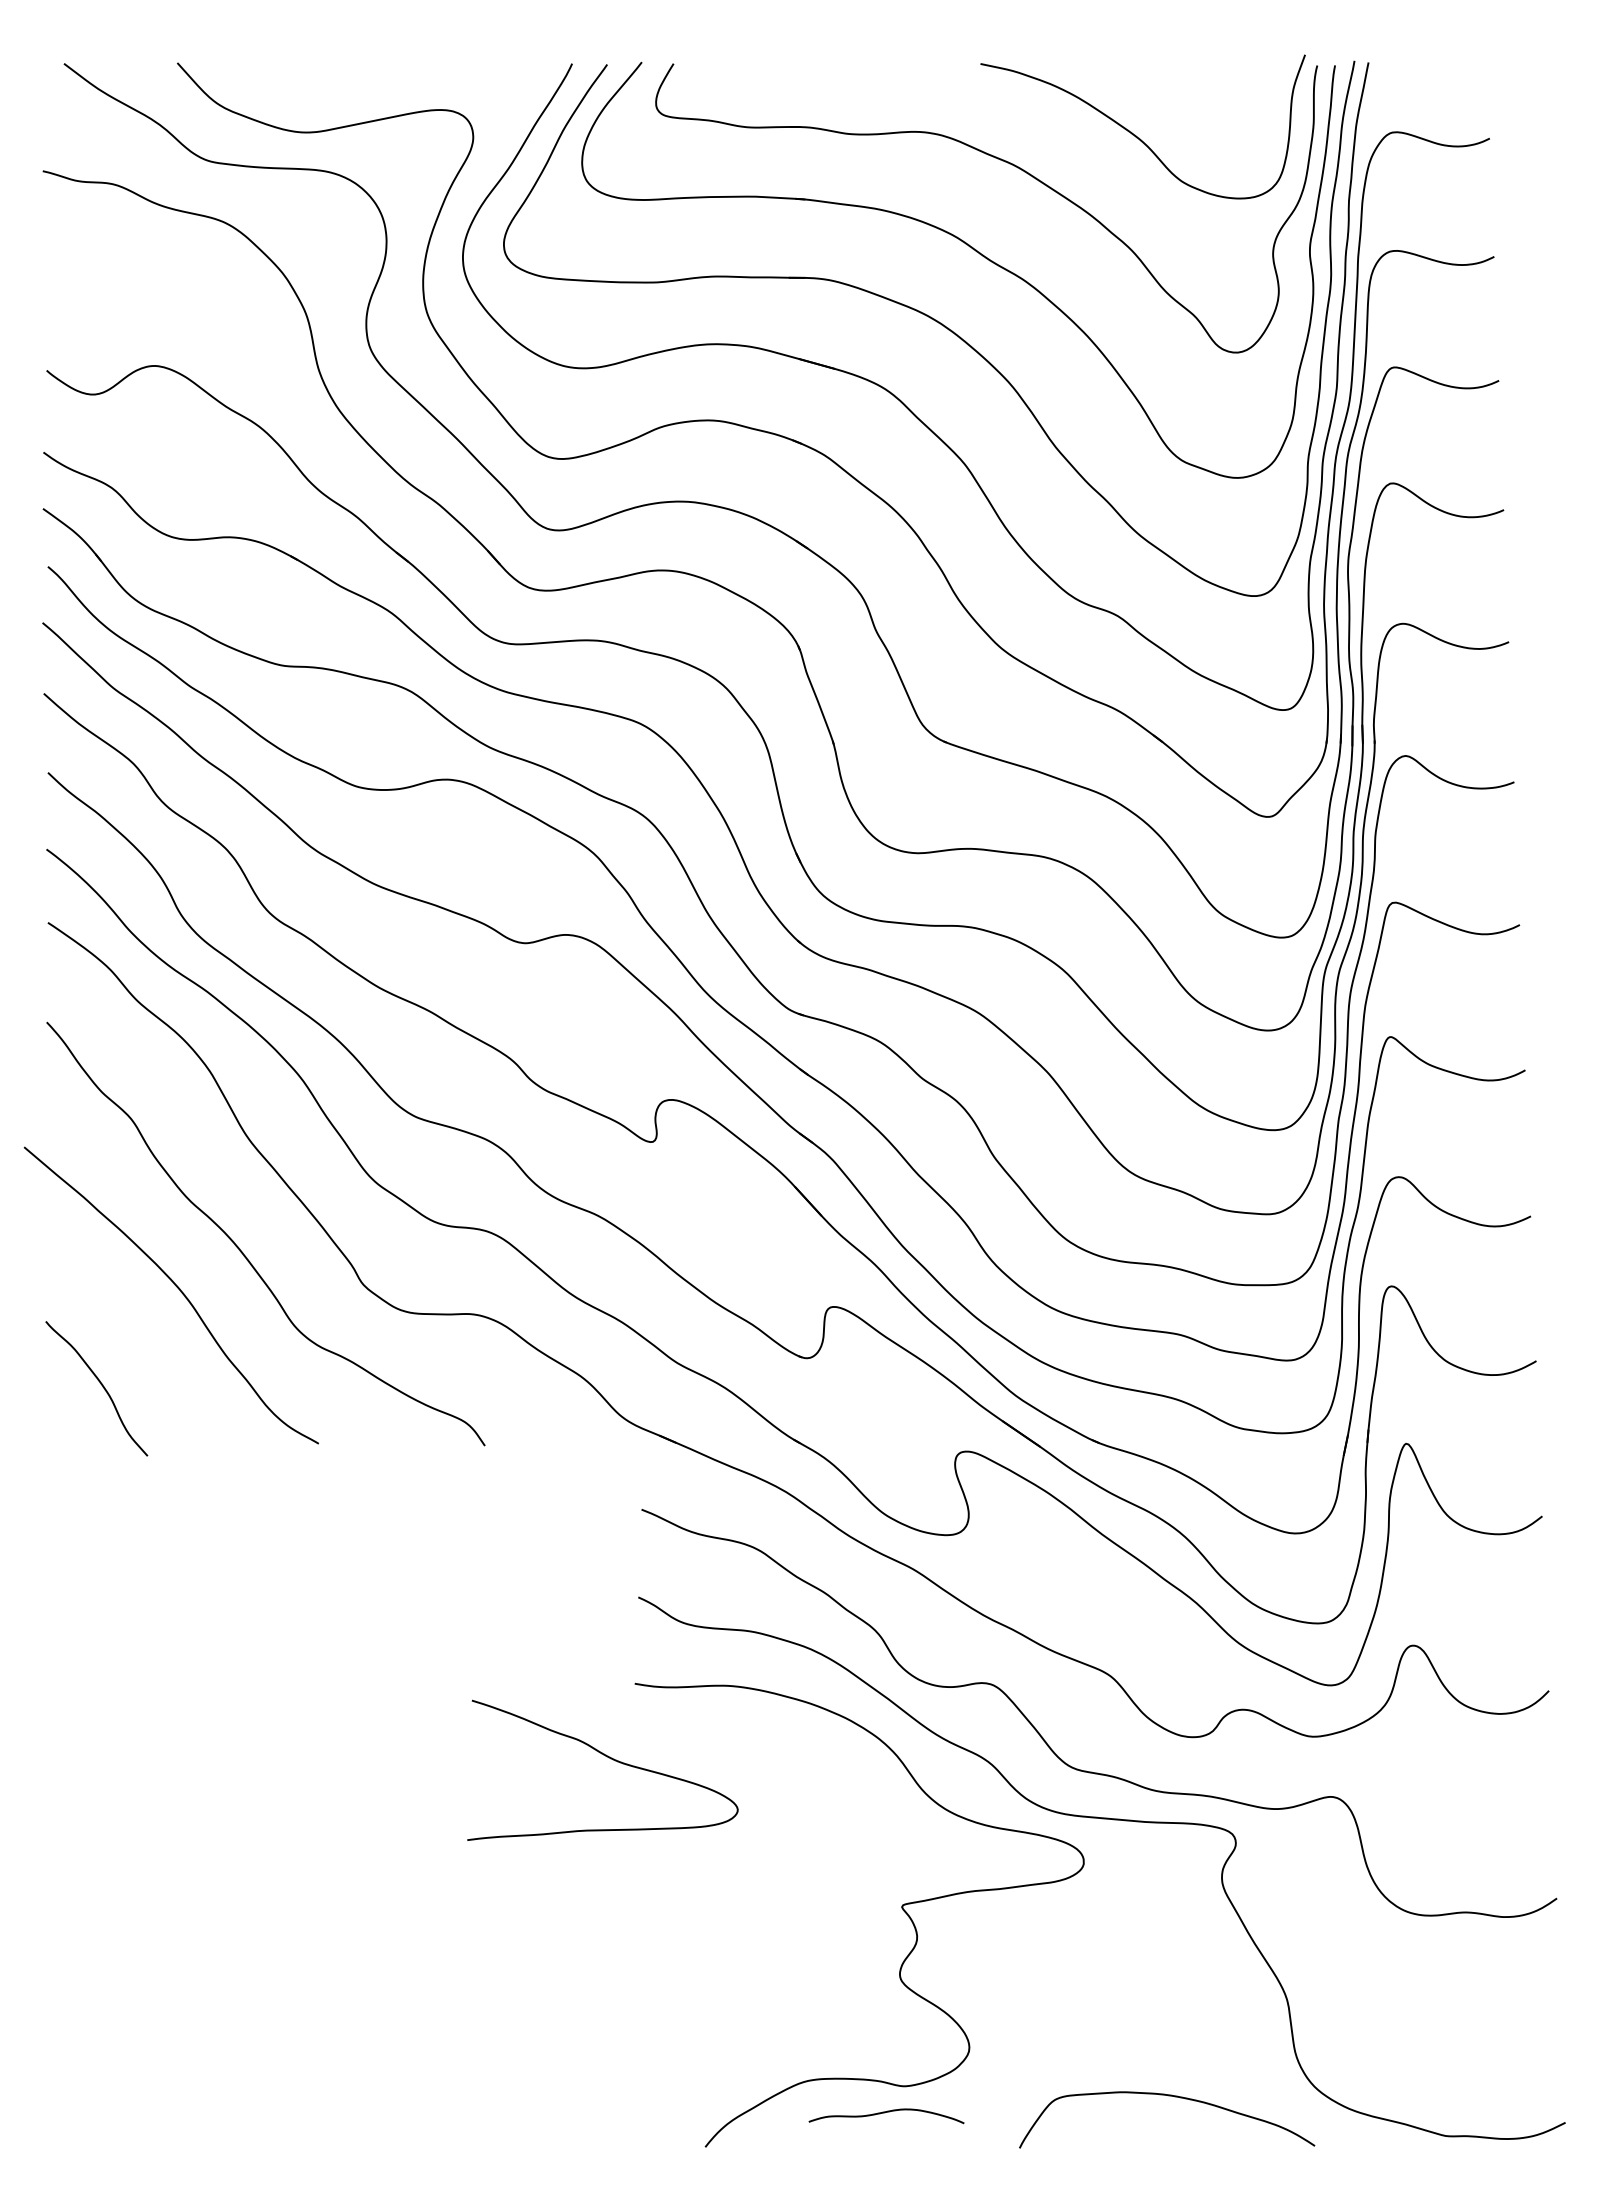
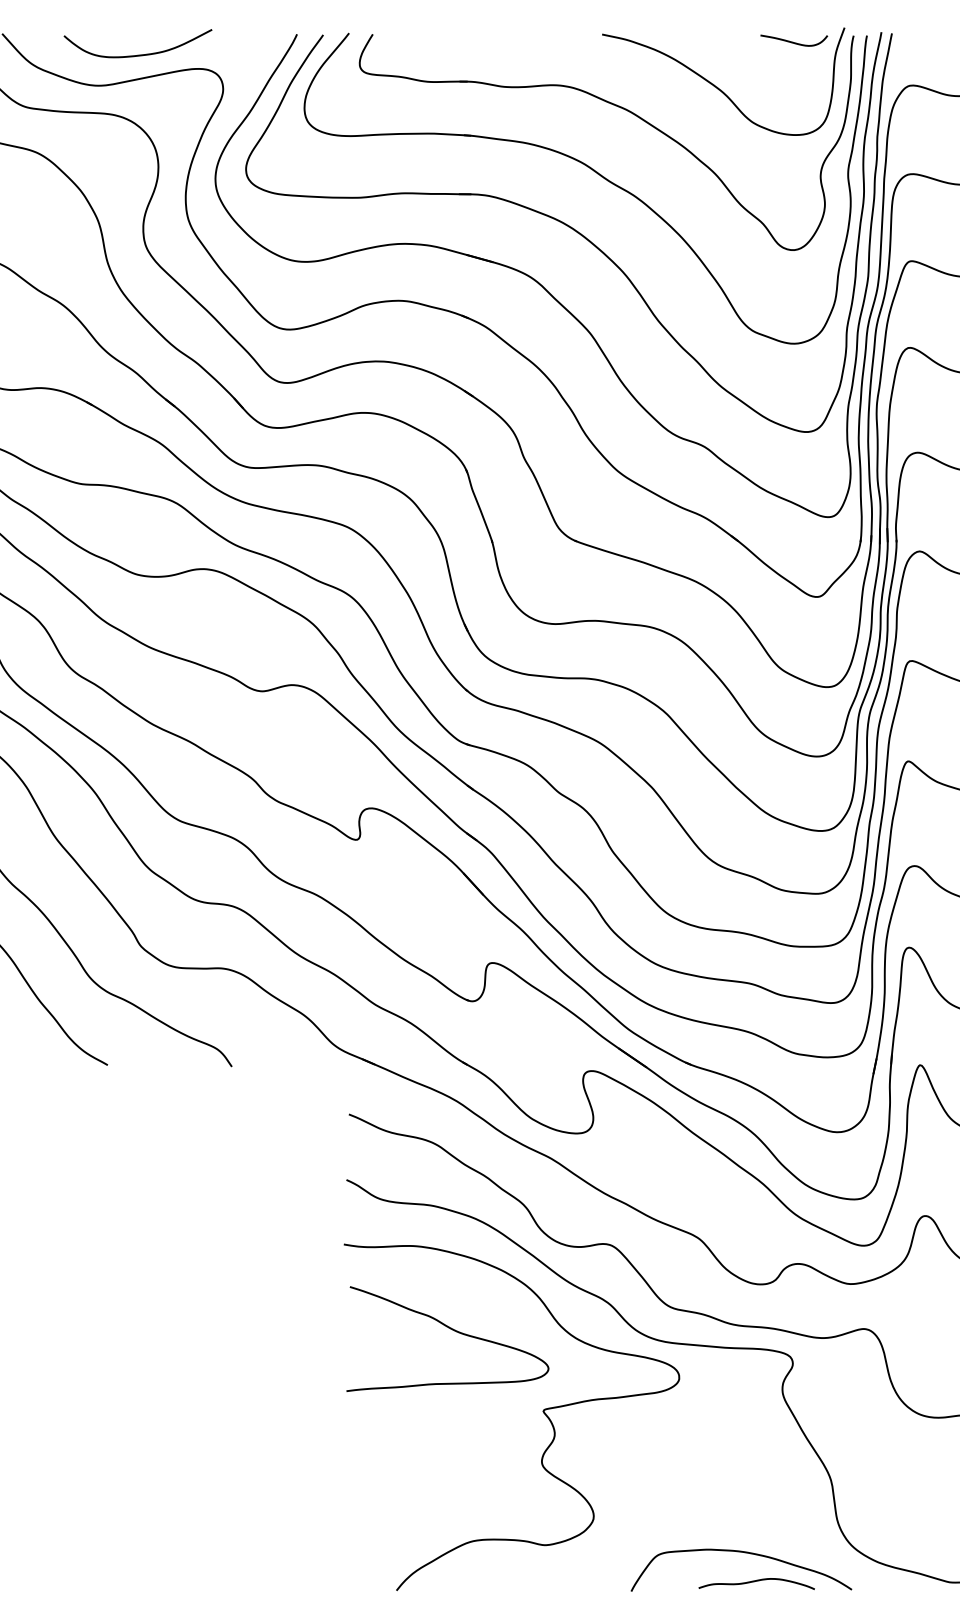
curve: (1237, 74) -> (794, 42), added
curve: (364, 90) -> (141, 54), added
curve: (607, 1757) -> (451, 1329), moved
curve: (885, 2113) -> (755, 1581), moved

